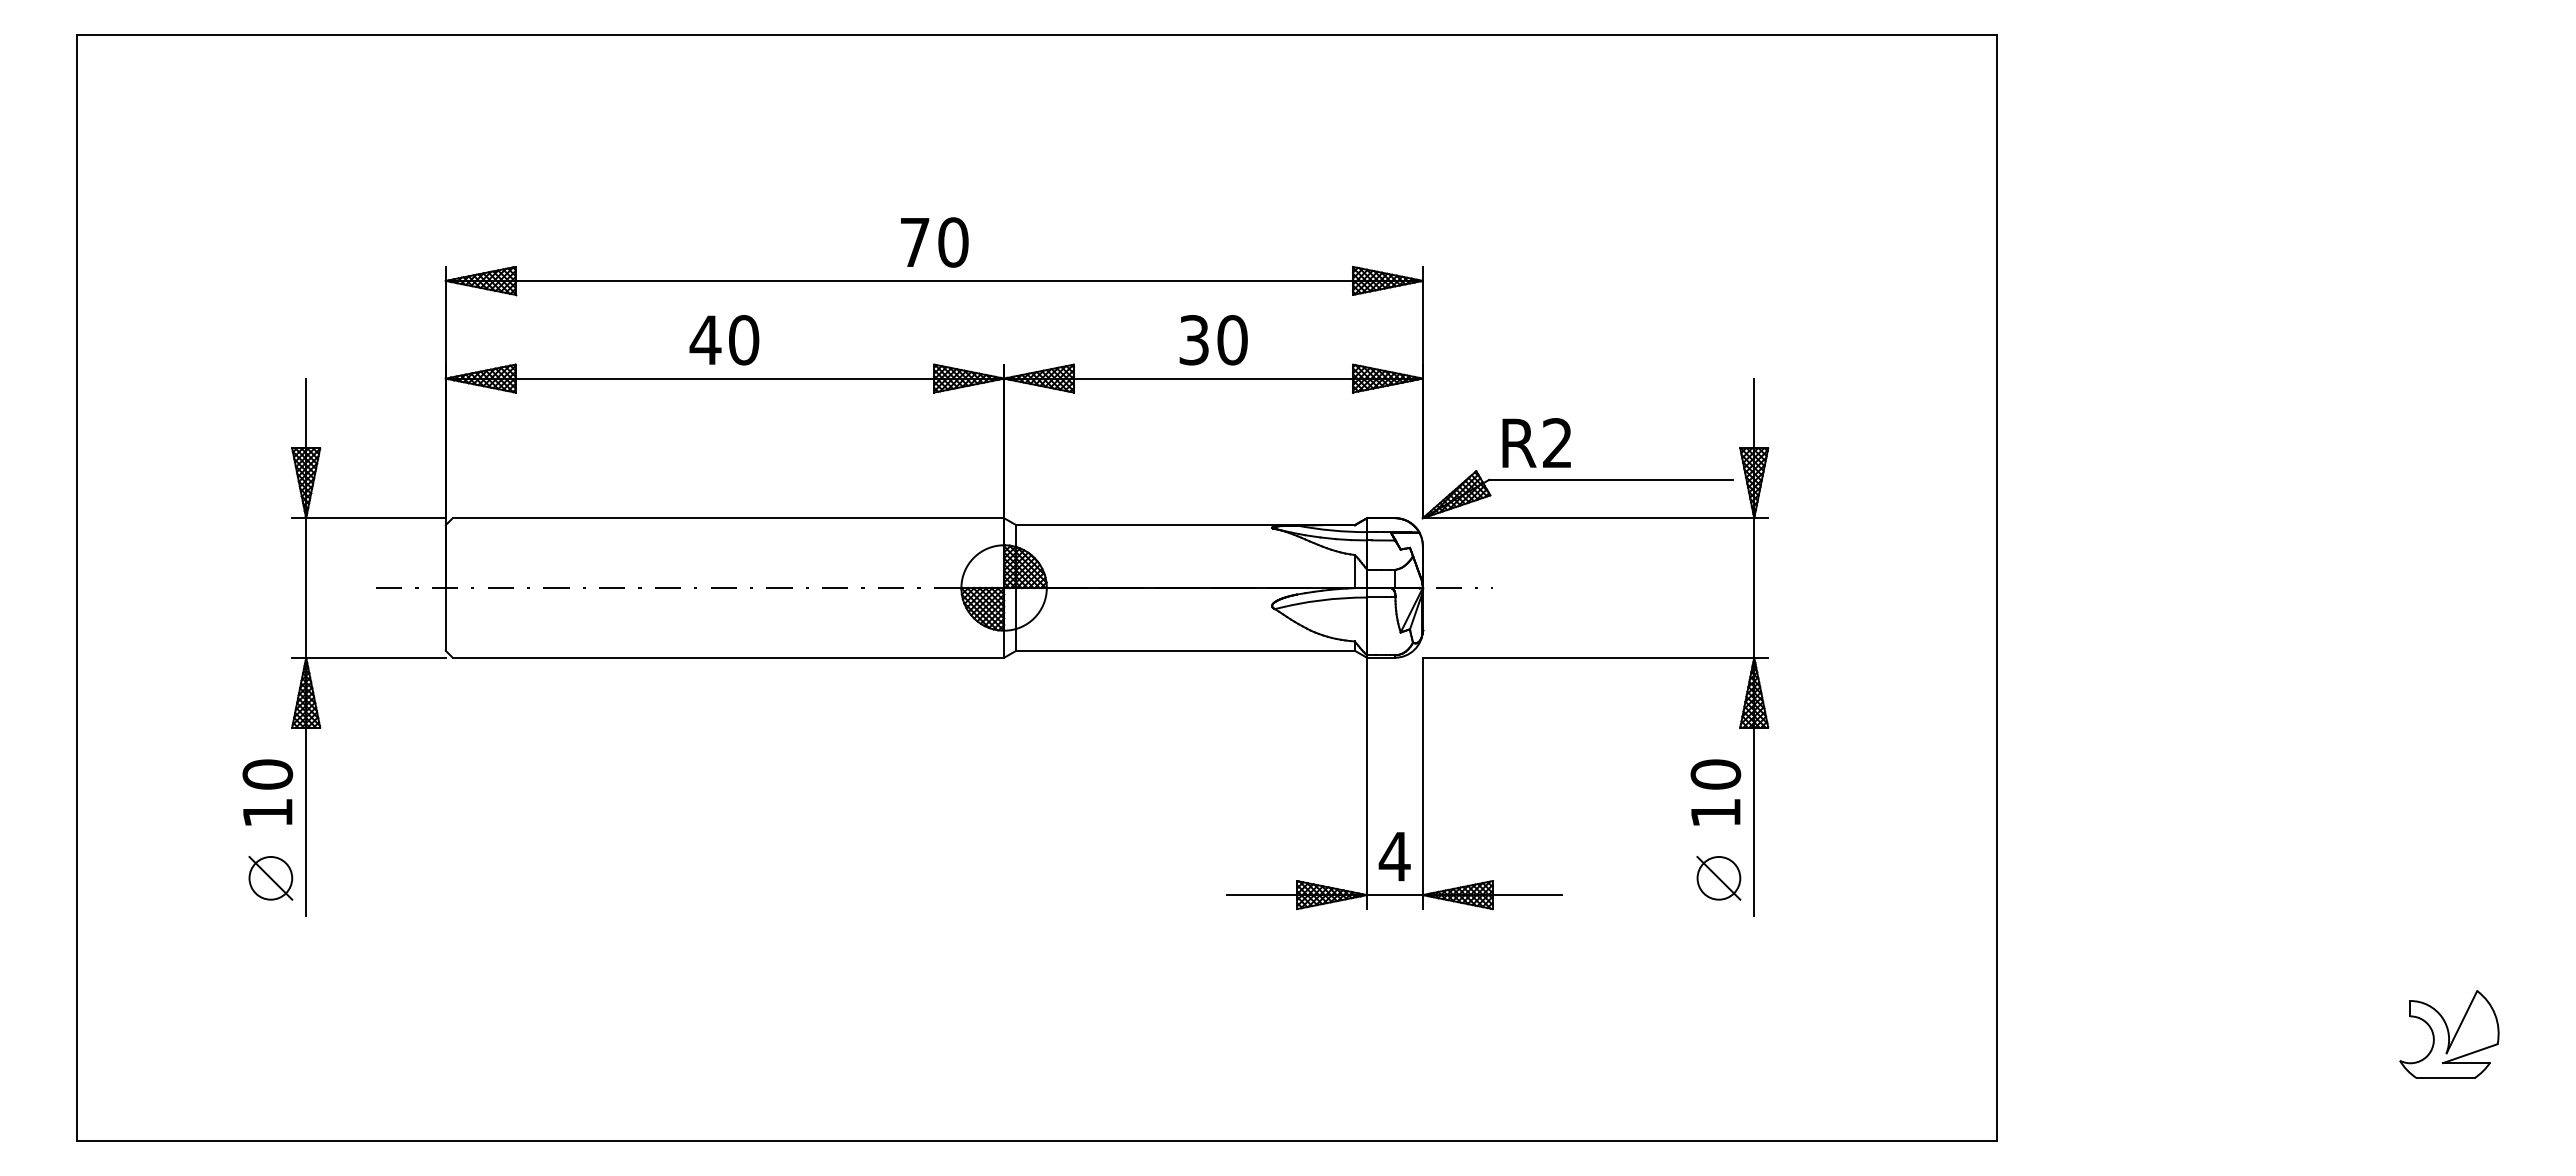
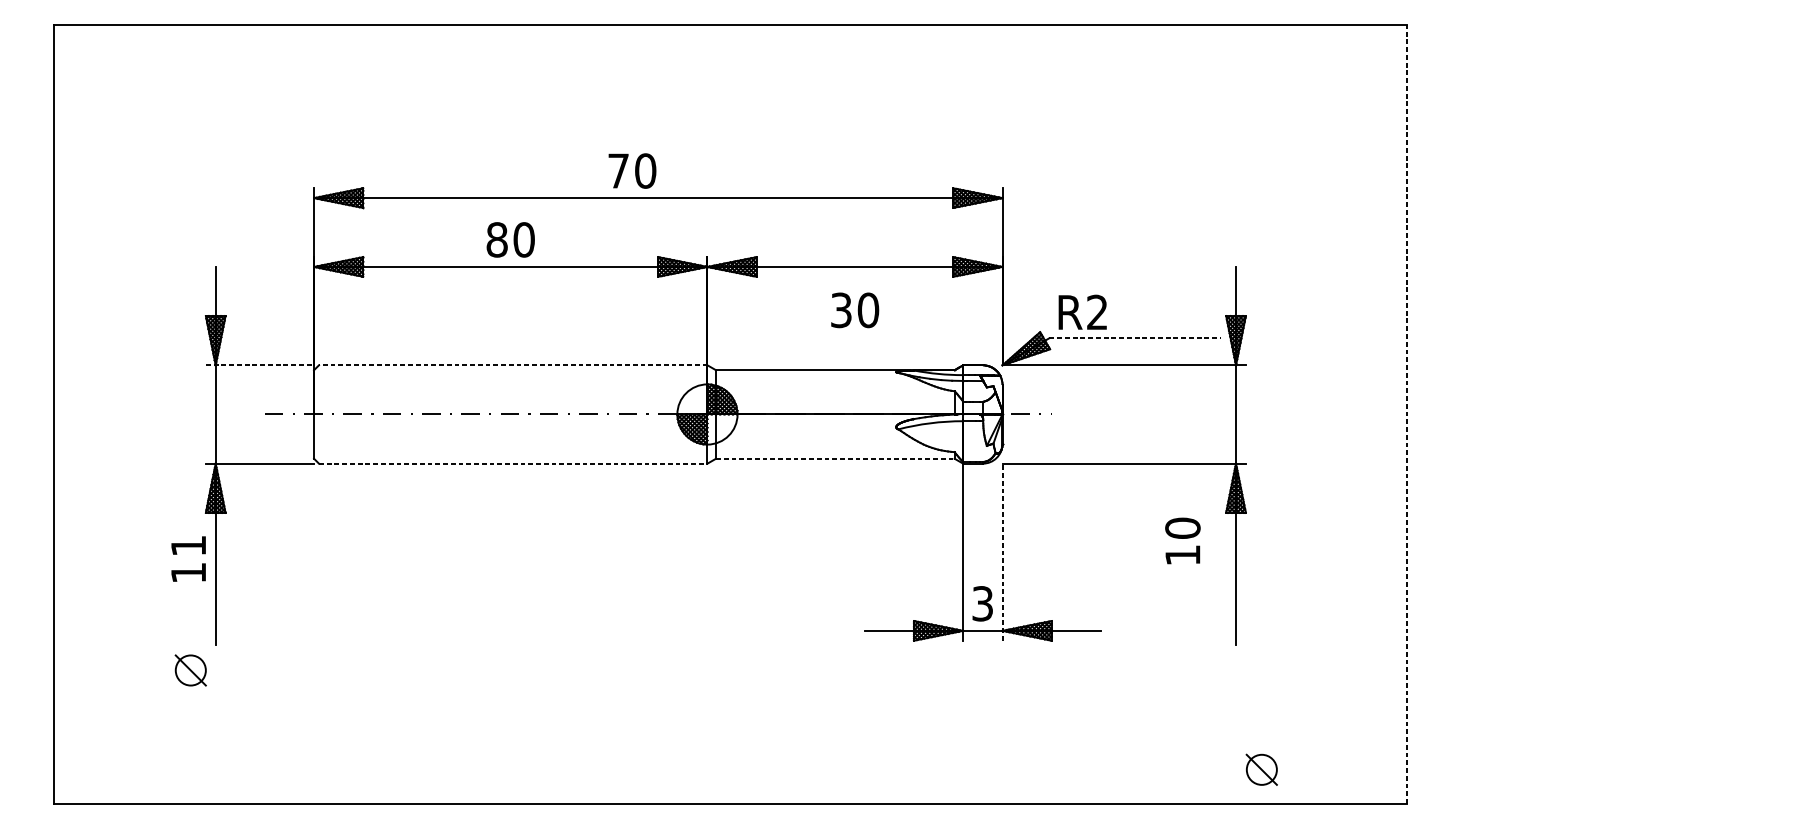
text: (934, 242) -> (632, 171), moved
text: (705, 340) -> (497, 240), 40 -> 80
text: (1213, 340) -> (855, 310), moved
line: (1611, 479) -> (1135, 338), solid -> dashed
line: (369, 518) -> (260, 365), solid -> dashed
line: (728, 518) -> (513, 365), solid -> dashed
line: (1996, 587) -> (1406, 414), solid -> dashed
line: (1186, 650) -> (835, 458), solid -> dashed
line: (728, 657) -> (513, 463), solid -> dashed
text: (267, 774) -> (188, 545), 10 -> 11
line: (1422, 783) -> (1002, 552), solid -> dashed
text: (1715, 792) -> (1182, 540), moved
text: (1394, 856) -> (982, 603), 4 -> 3
part: (270, 877) -> (190, 669), moved
part: (1718, 877) -> (1261, 769), moved
part: (2449, 1034) -> (1725, 729), removed

